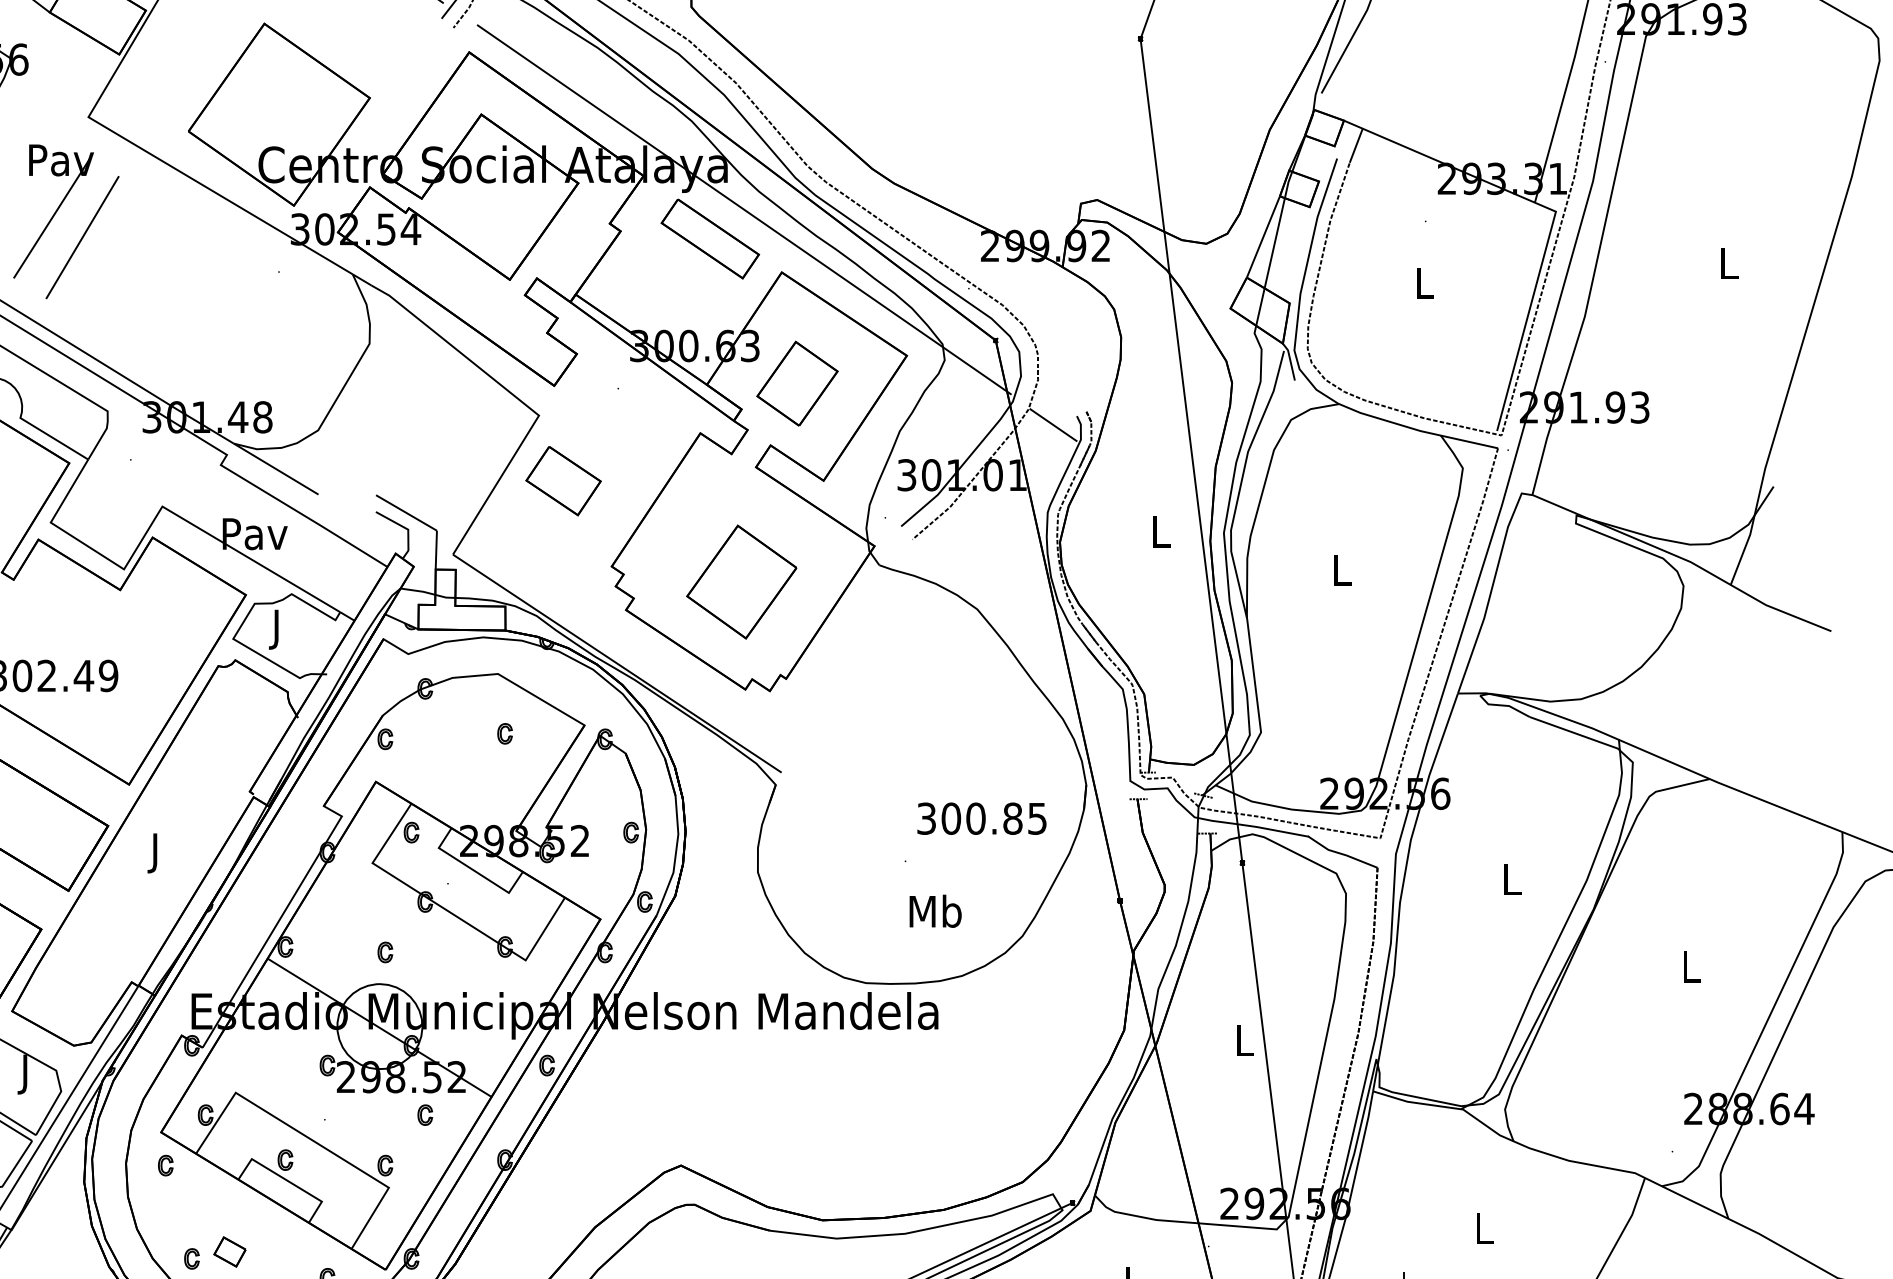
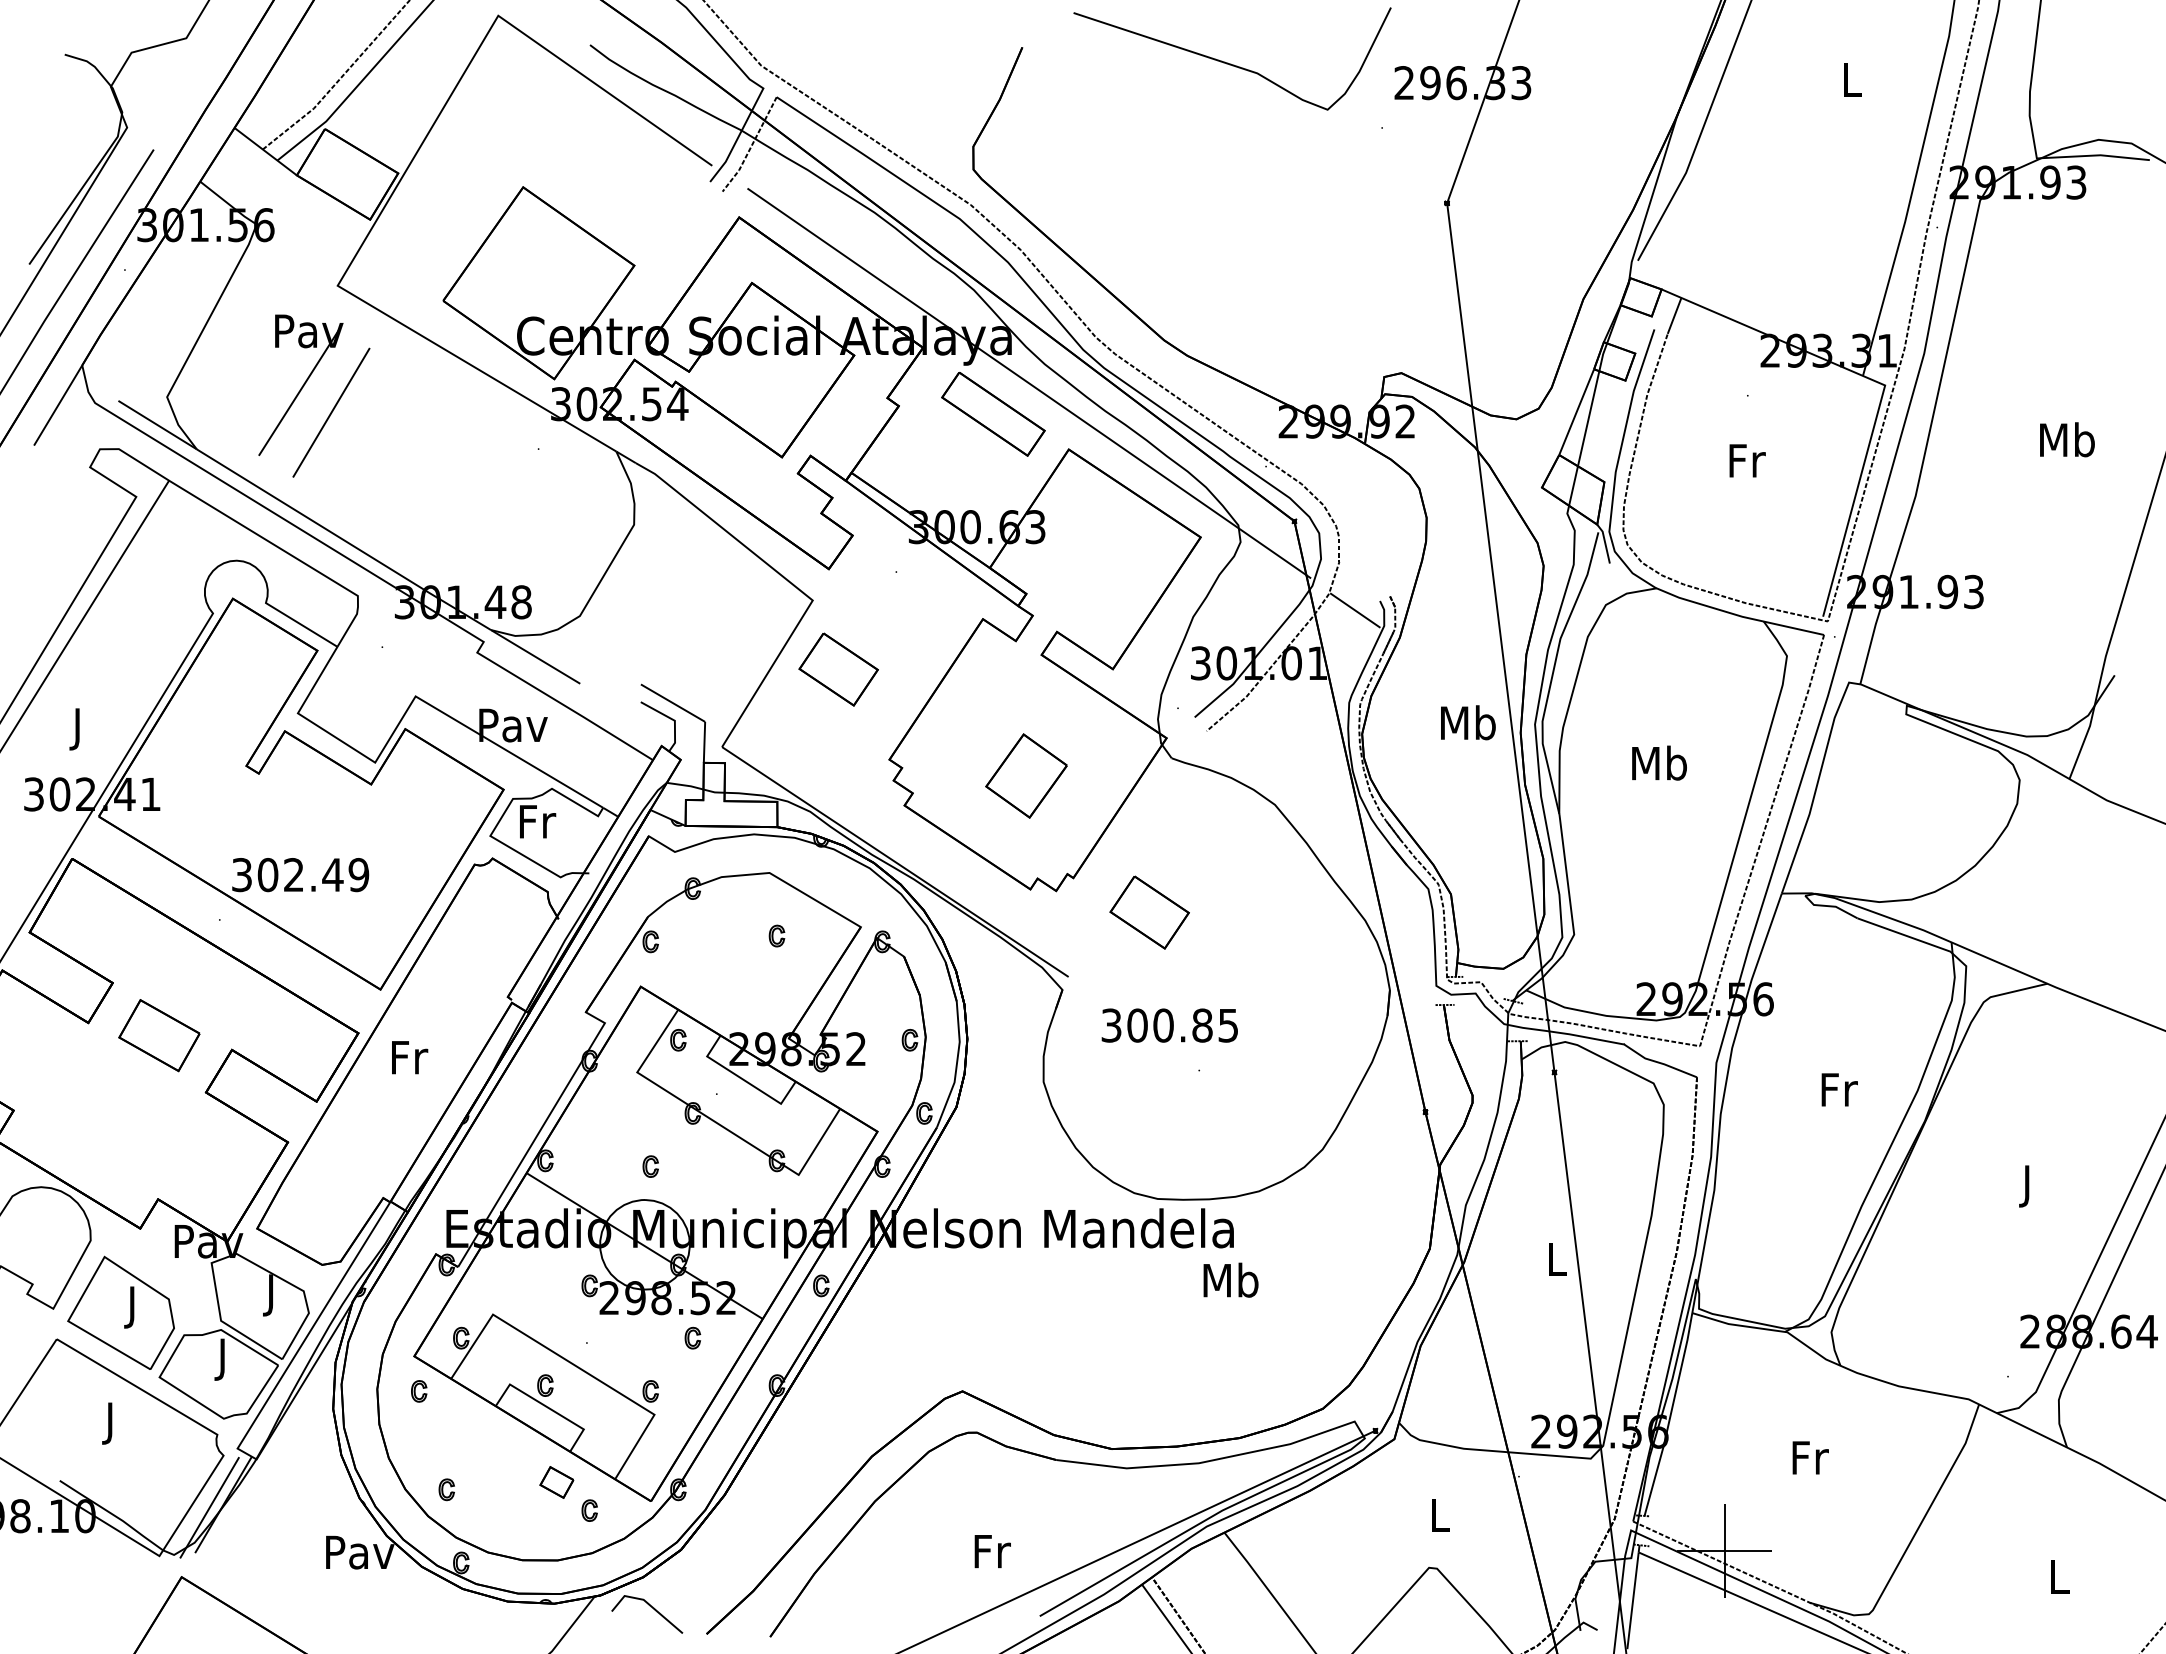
text: (1728, 262) -> (2067, 439), L -> Mb
text: (1425, 282) -> (1747, 460), L -> Fr
part: (797, 383) -> (1085, 566), removed
text: (1160, 531) -> (1468, 722), L -> Mb
text: (1341, 569) -> (1659, 762), L -> Mb
part: (741, 581) -> (1026, 775), size x0.7
text: (278, 629) -> (538, 826), J -> Fr
part: (858, 711) -> (1149, 912), added
text: (981, 818) -> (1169, 1025), moved
text: (157, 853) -> (410, 1062), J -> Fr
text: (1512, 879) -> (1839, 1089), L -> Fr
text: (935, 910) -> (1230, 1279), moved
text: (1691, 971) -> (2028, 1186), L -> J
text: (1485, 1228) -> (1810, 1457), L -> Fr
part: (229, 1252) -> (556, 1482), moved

